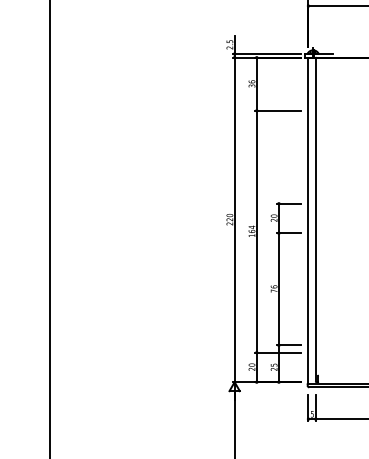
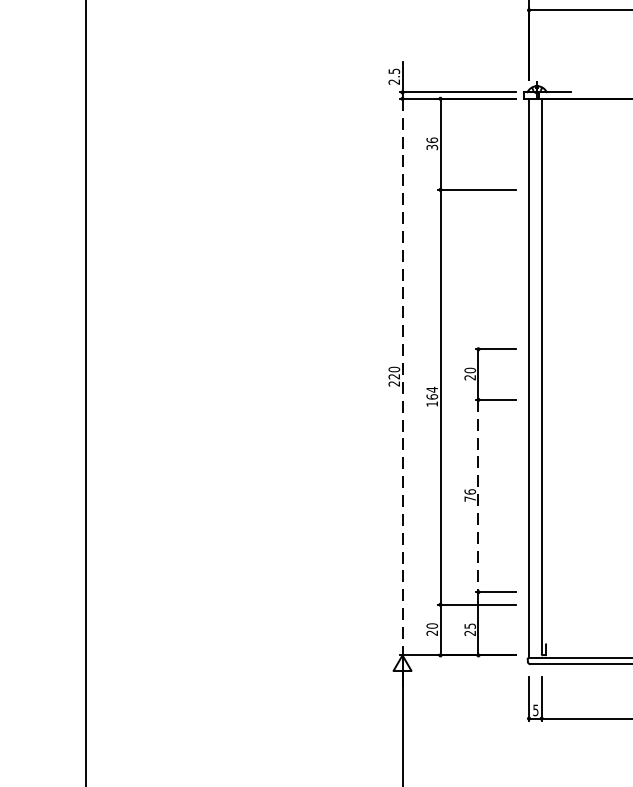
line: (234, 220) -> (402, 378), solid -> dashed
line: (278, 289) -> (477, 496), solid -> dashed

